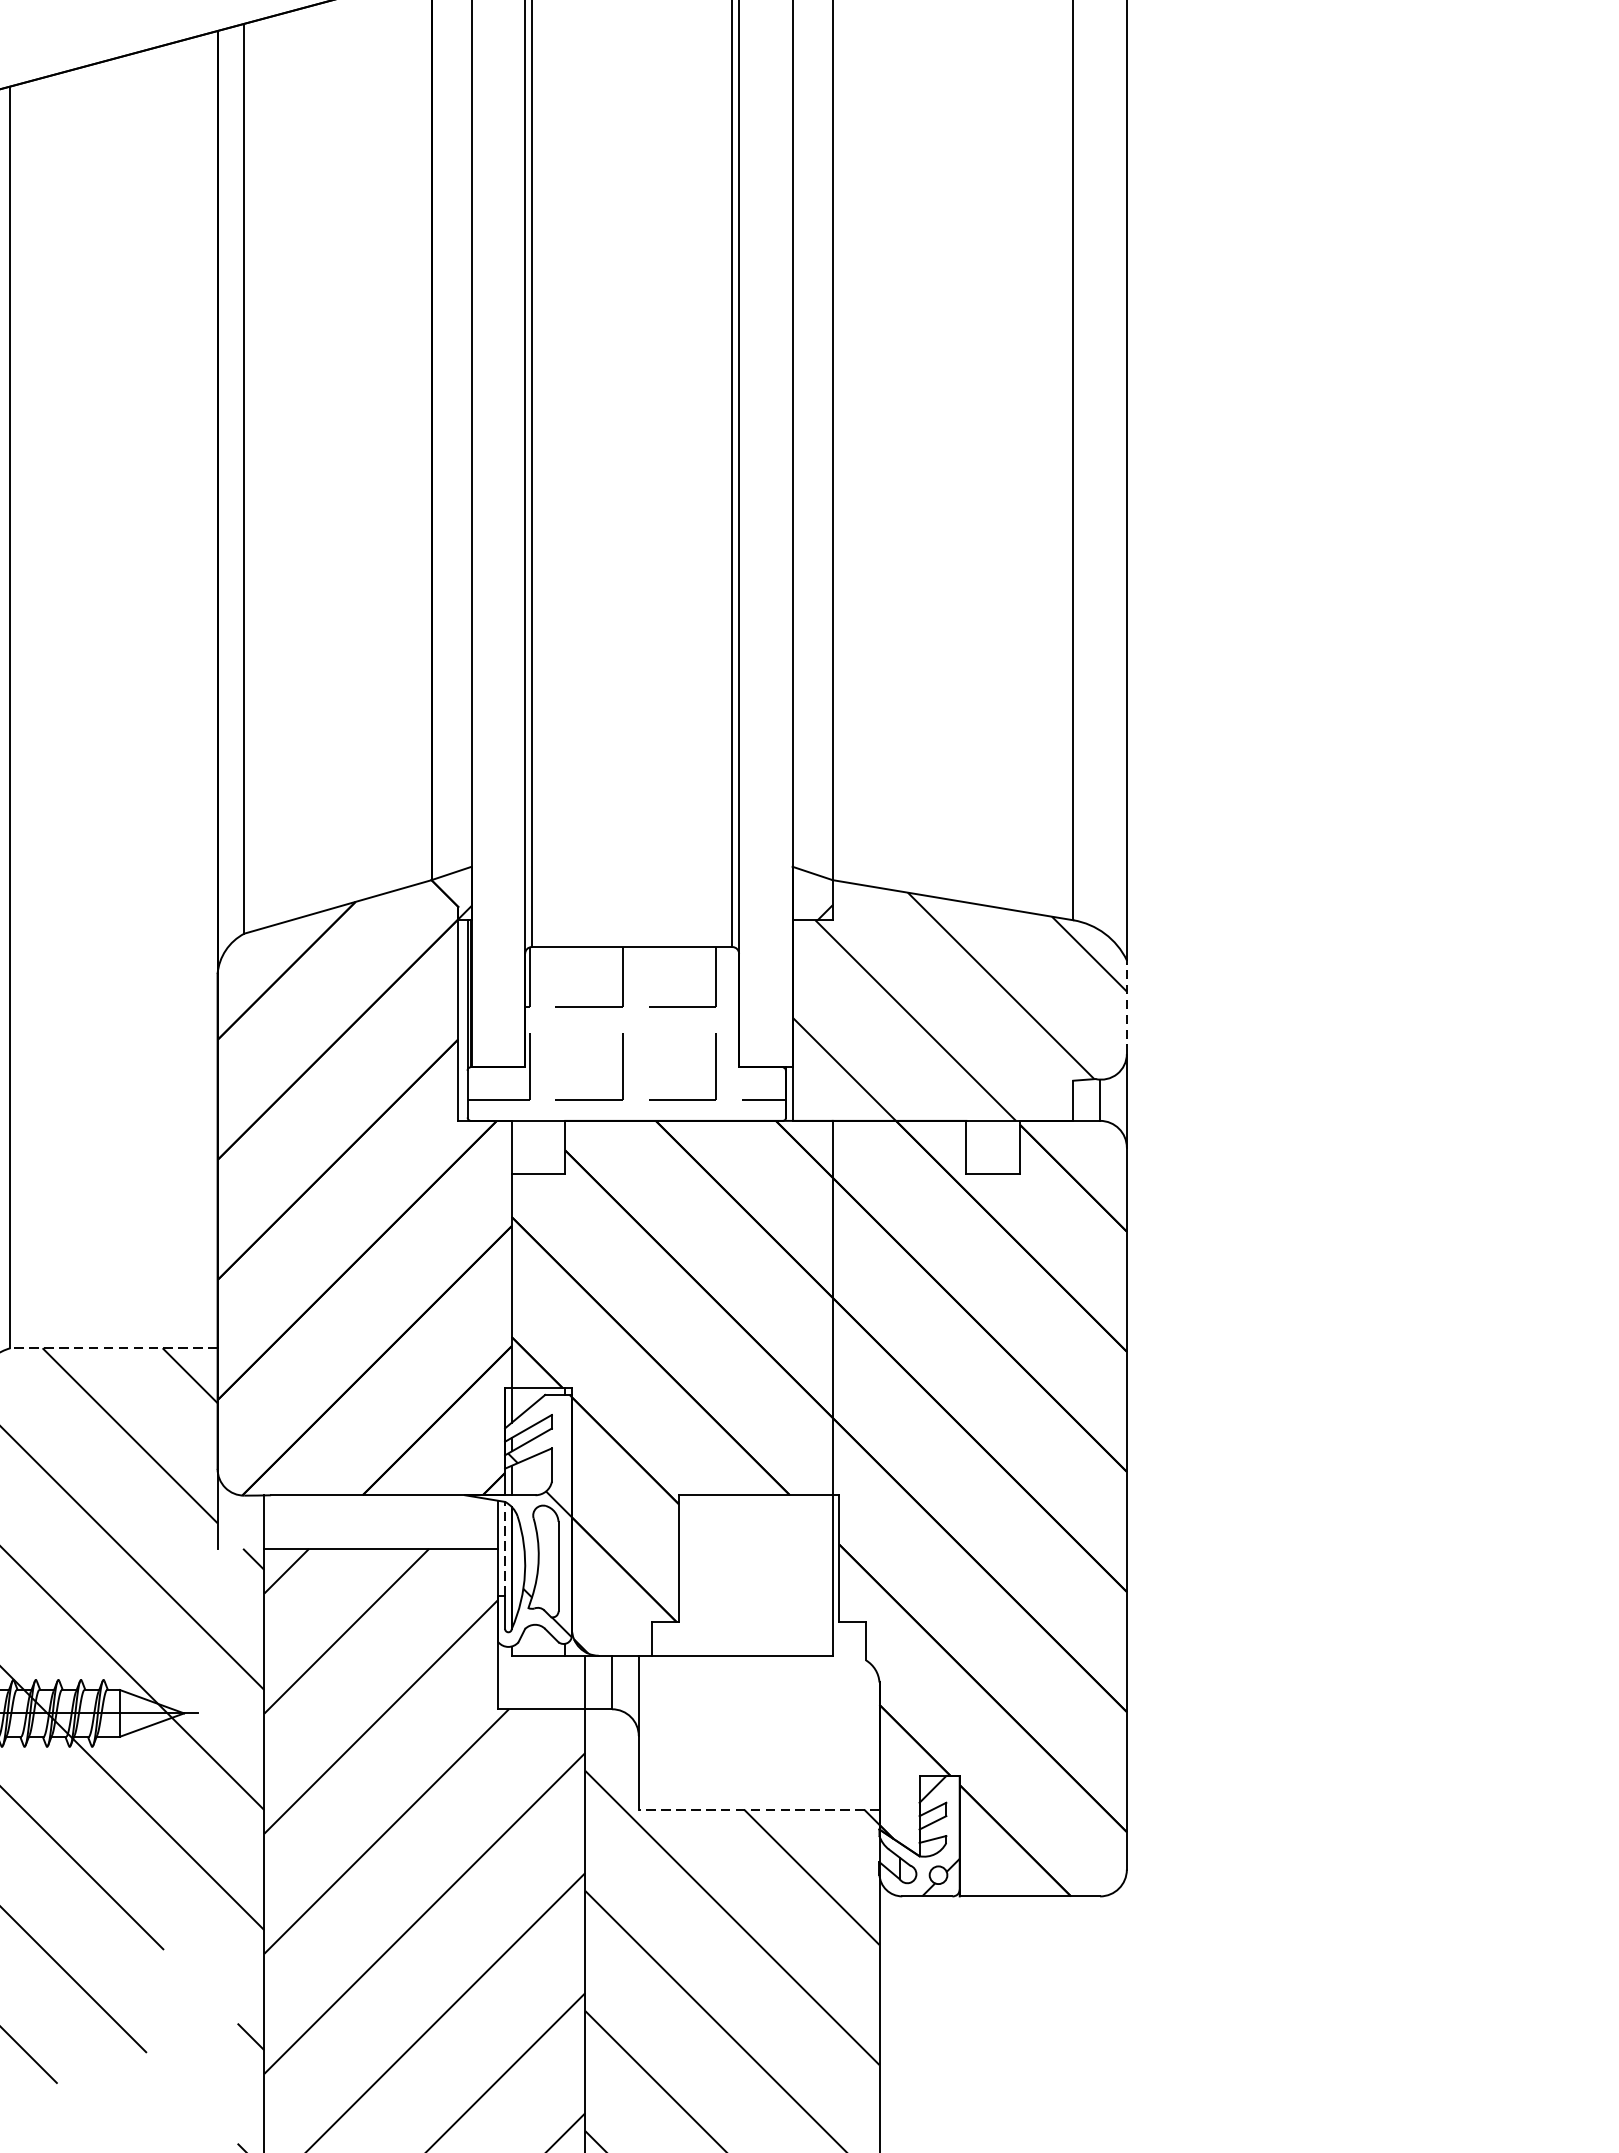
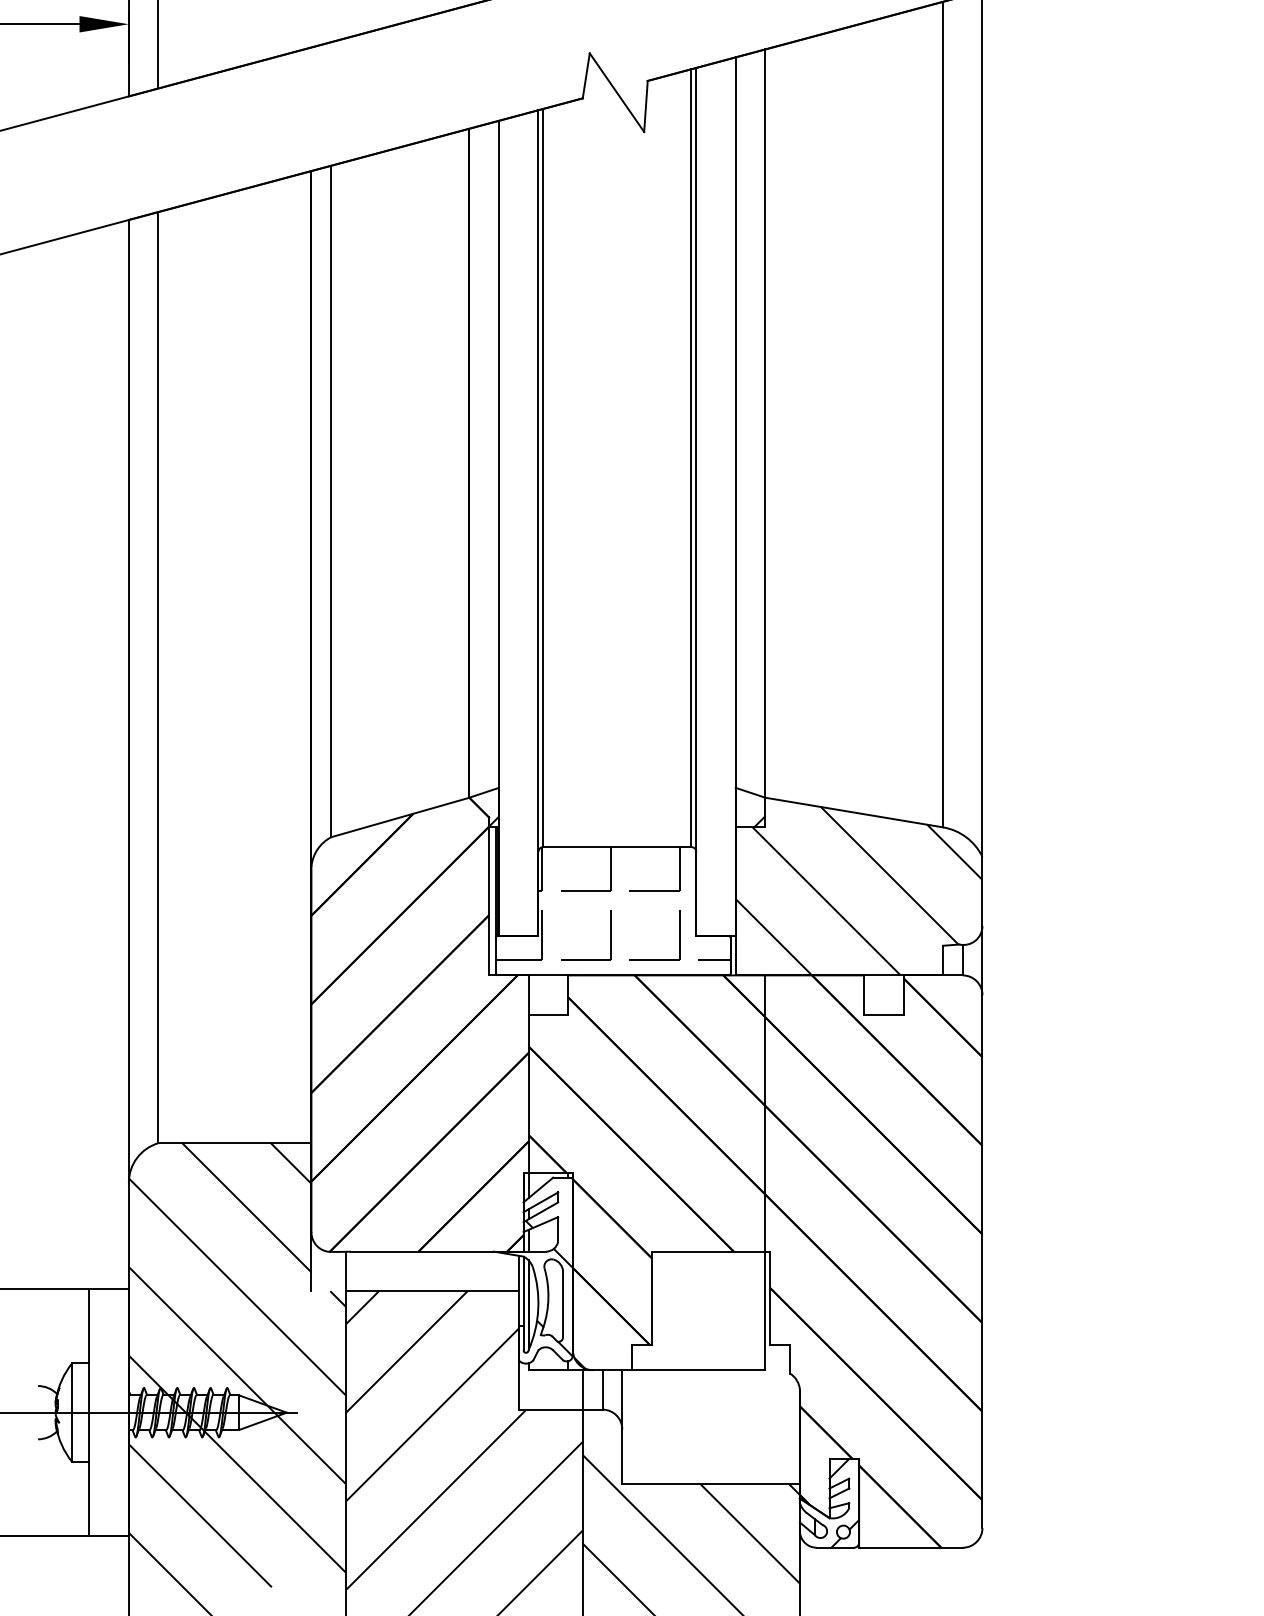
line: (1126, 1007) -> (982, 891), dashed -> solid
line: (113, 1348) -> (234, 1143), dashed -> solid
line: (504, 1549) -> (523, 1291), dashed -> solid
line: (759, 1809) -> (711, 1483), dashed -> solid

